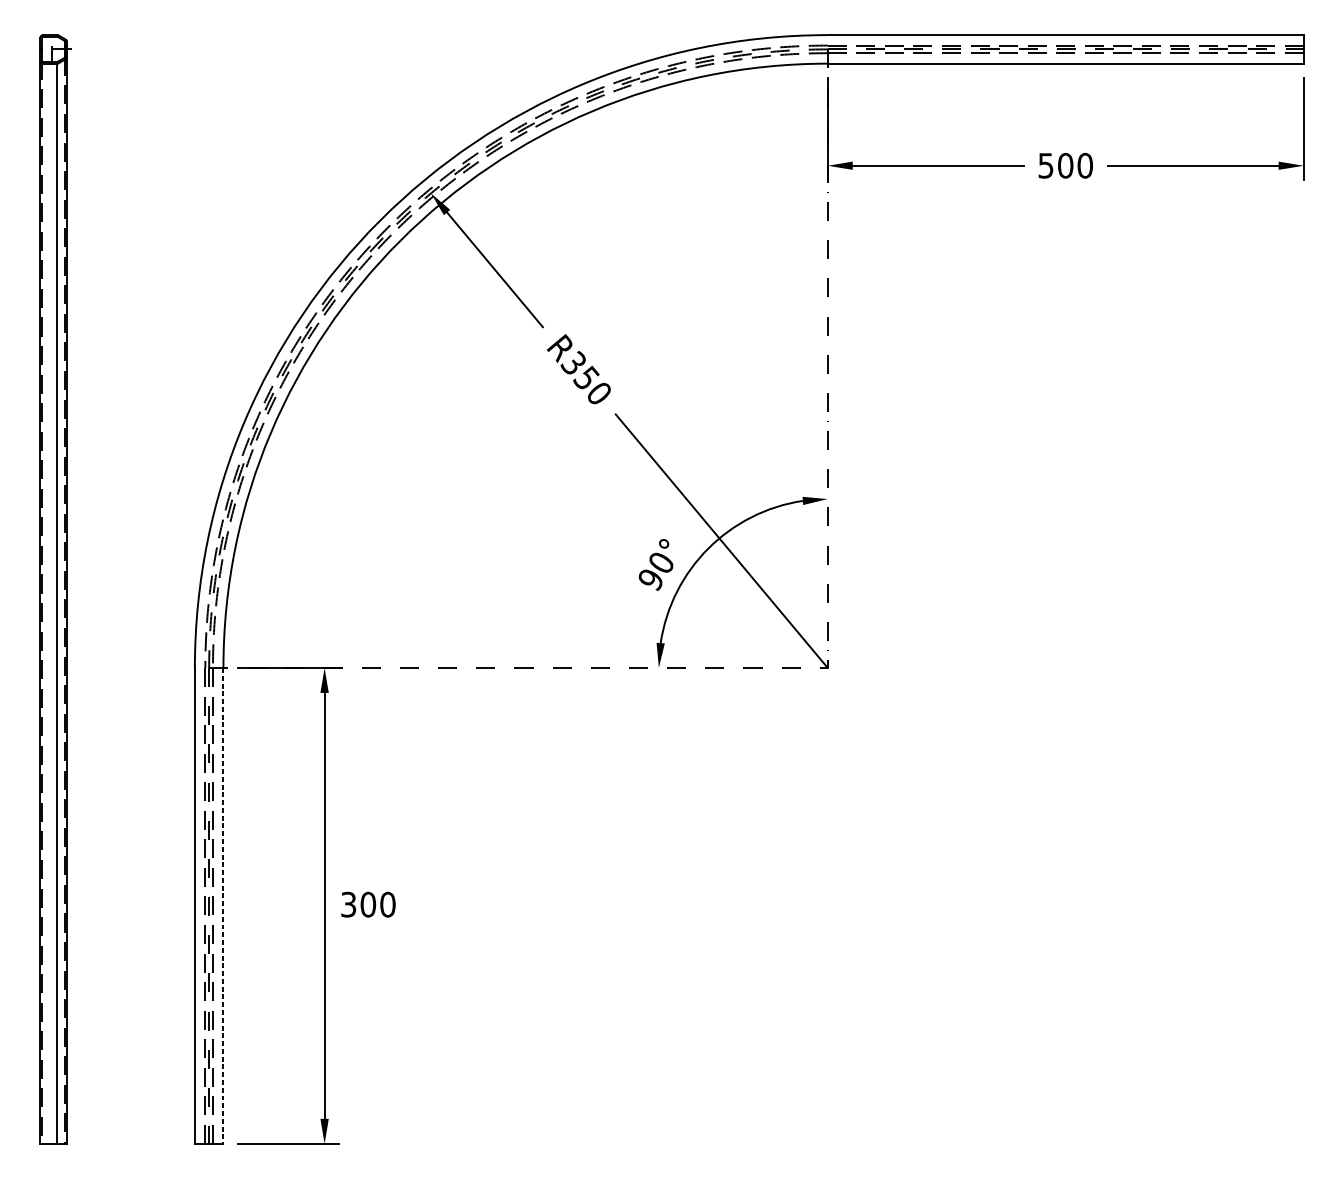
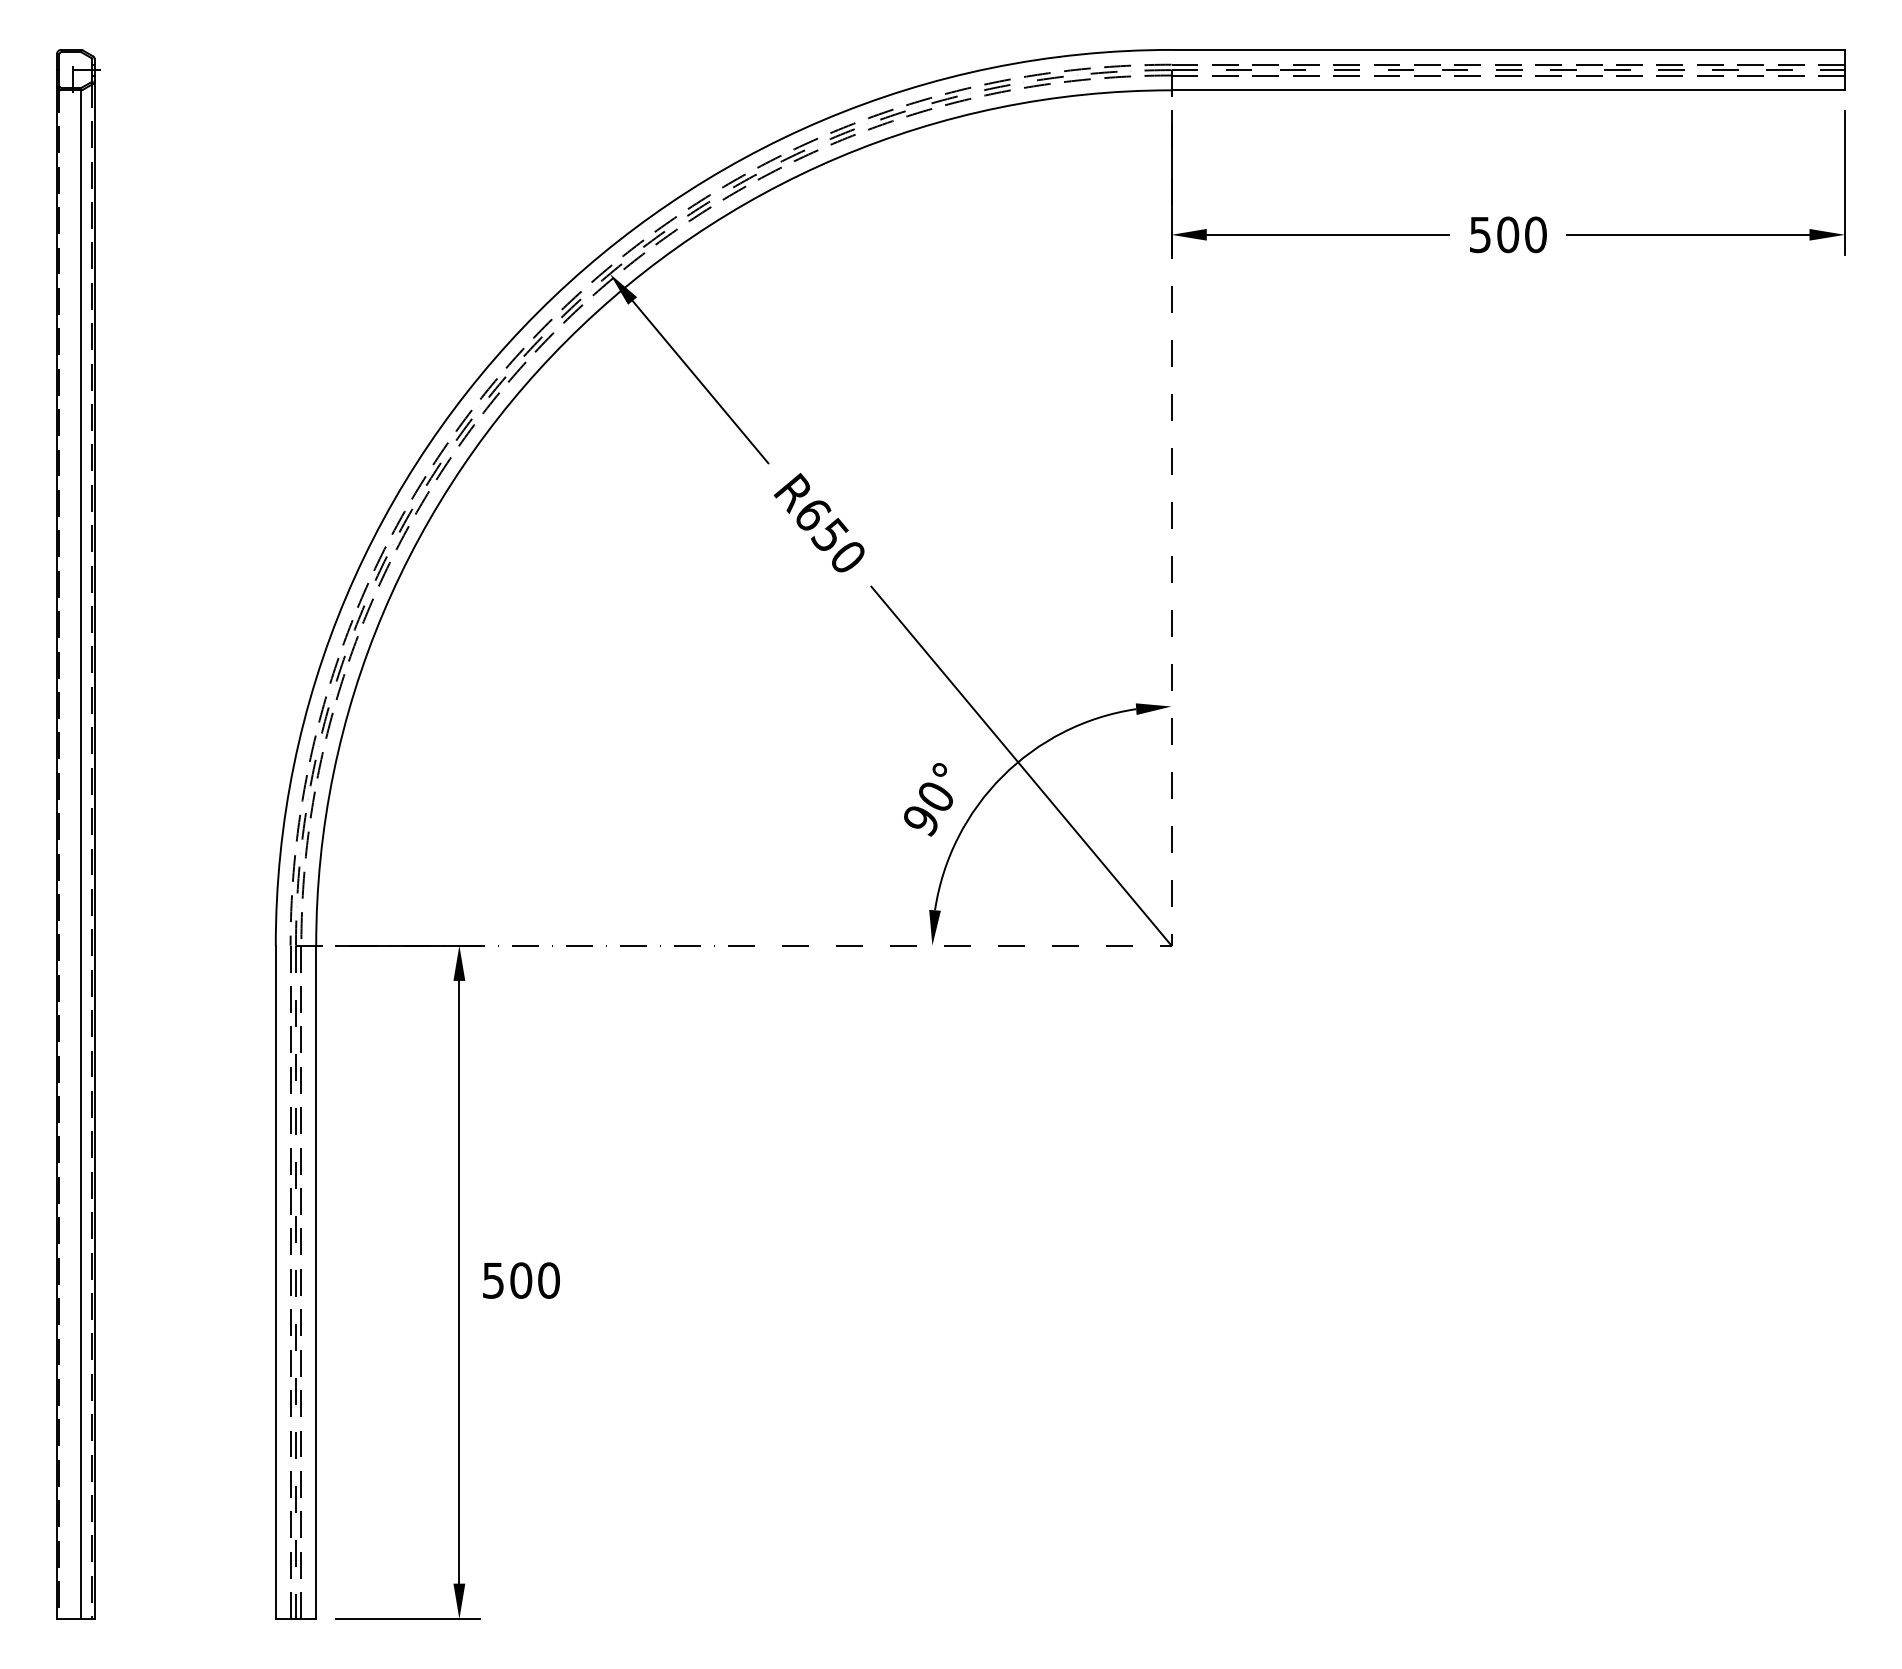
text: (574, 362) -> (812, 513), R350 -> R650
text: (348, 904) -> (493, 1280), 300 -> 500
line: (223, 906) -> (316, 1282), dashed -> solid

